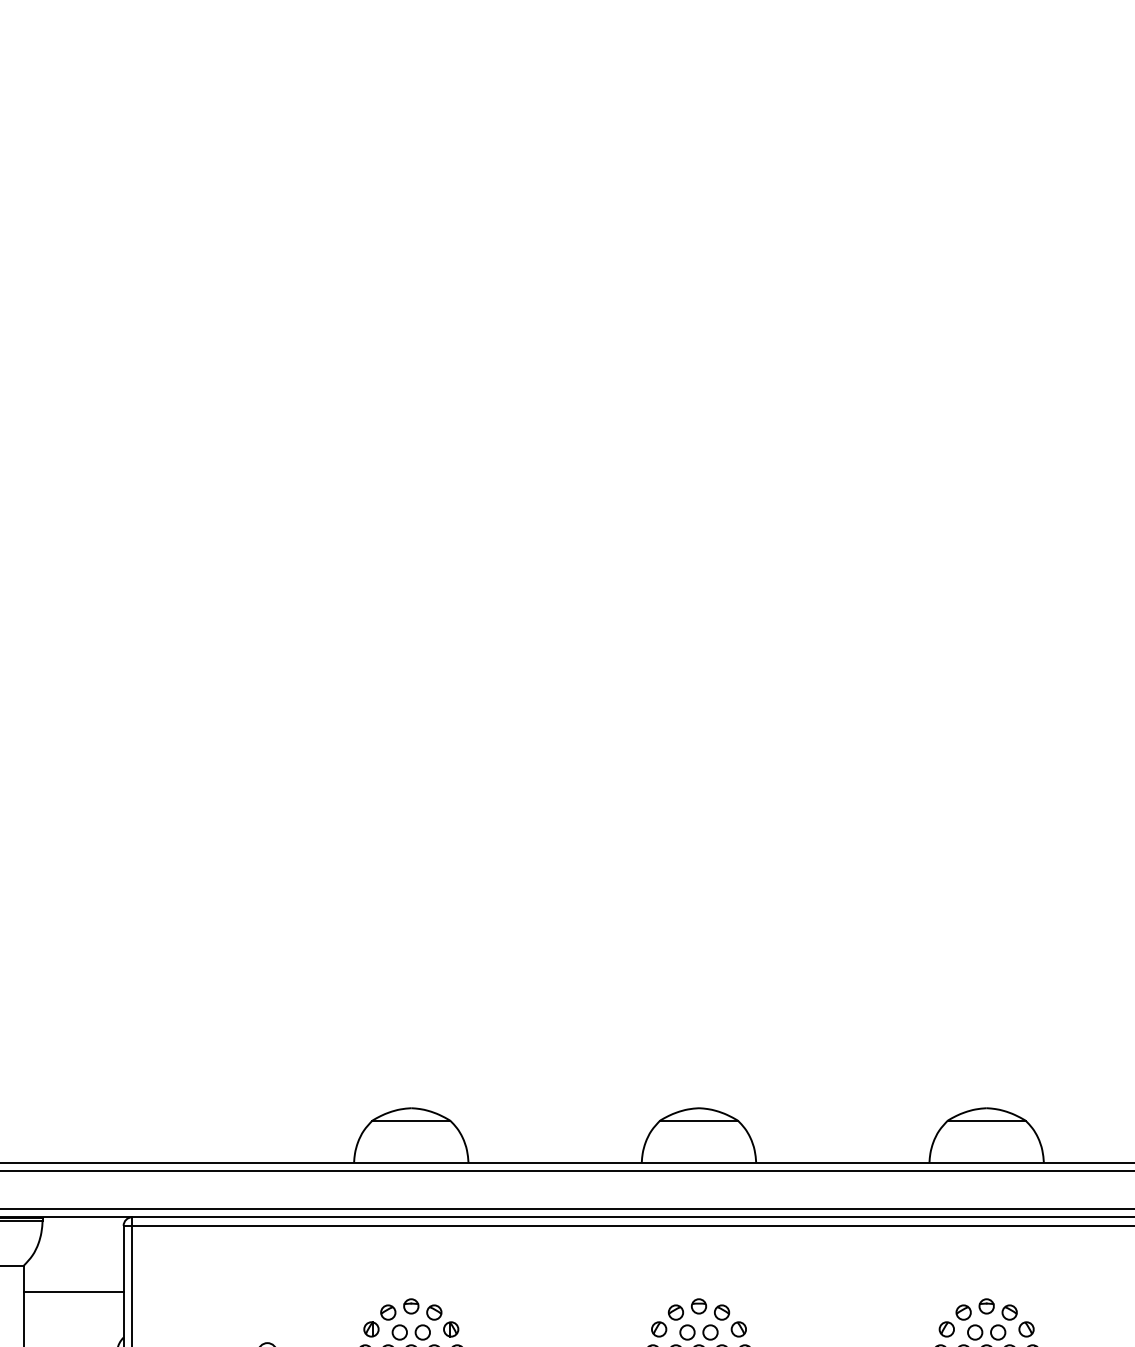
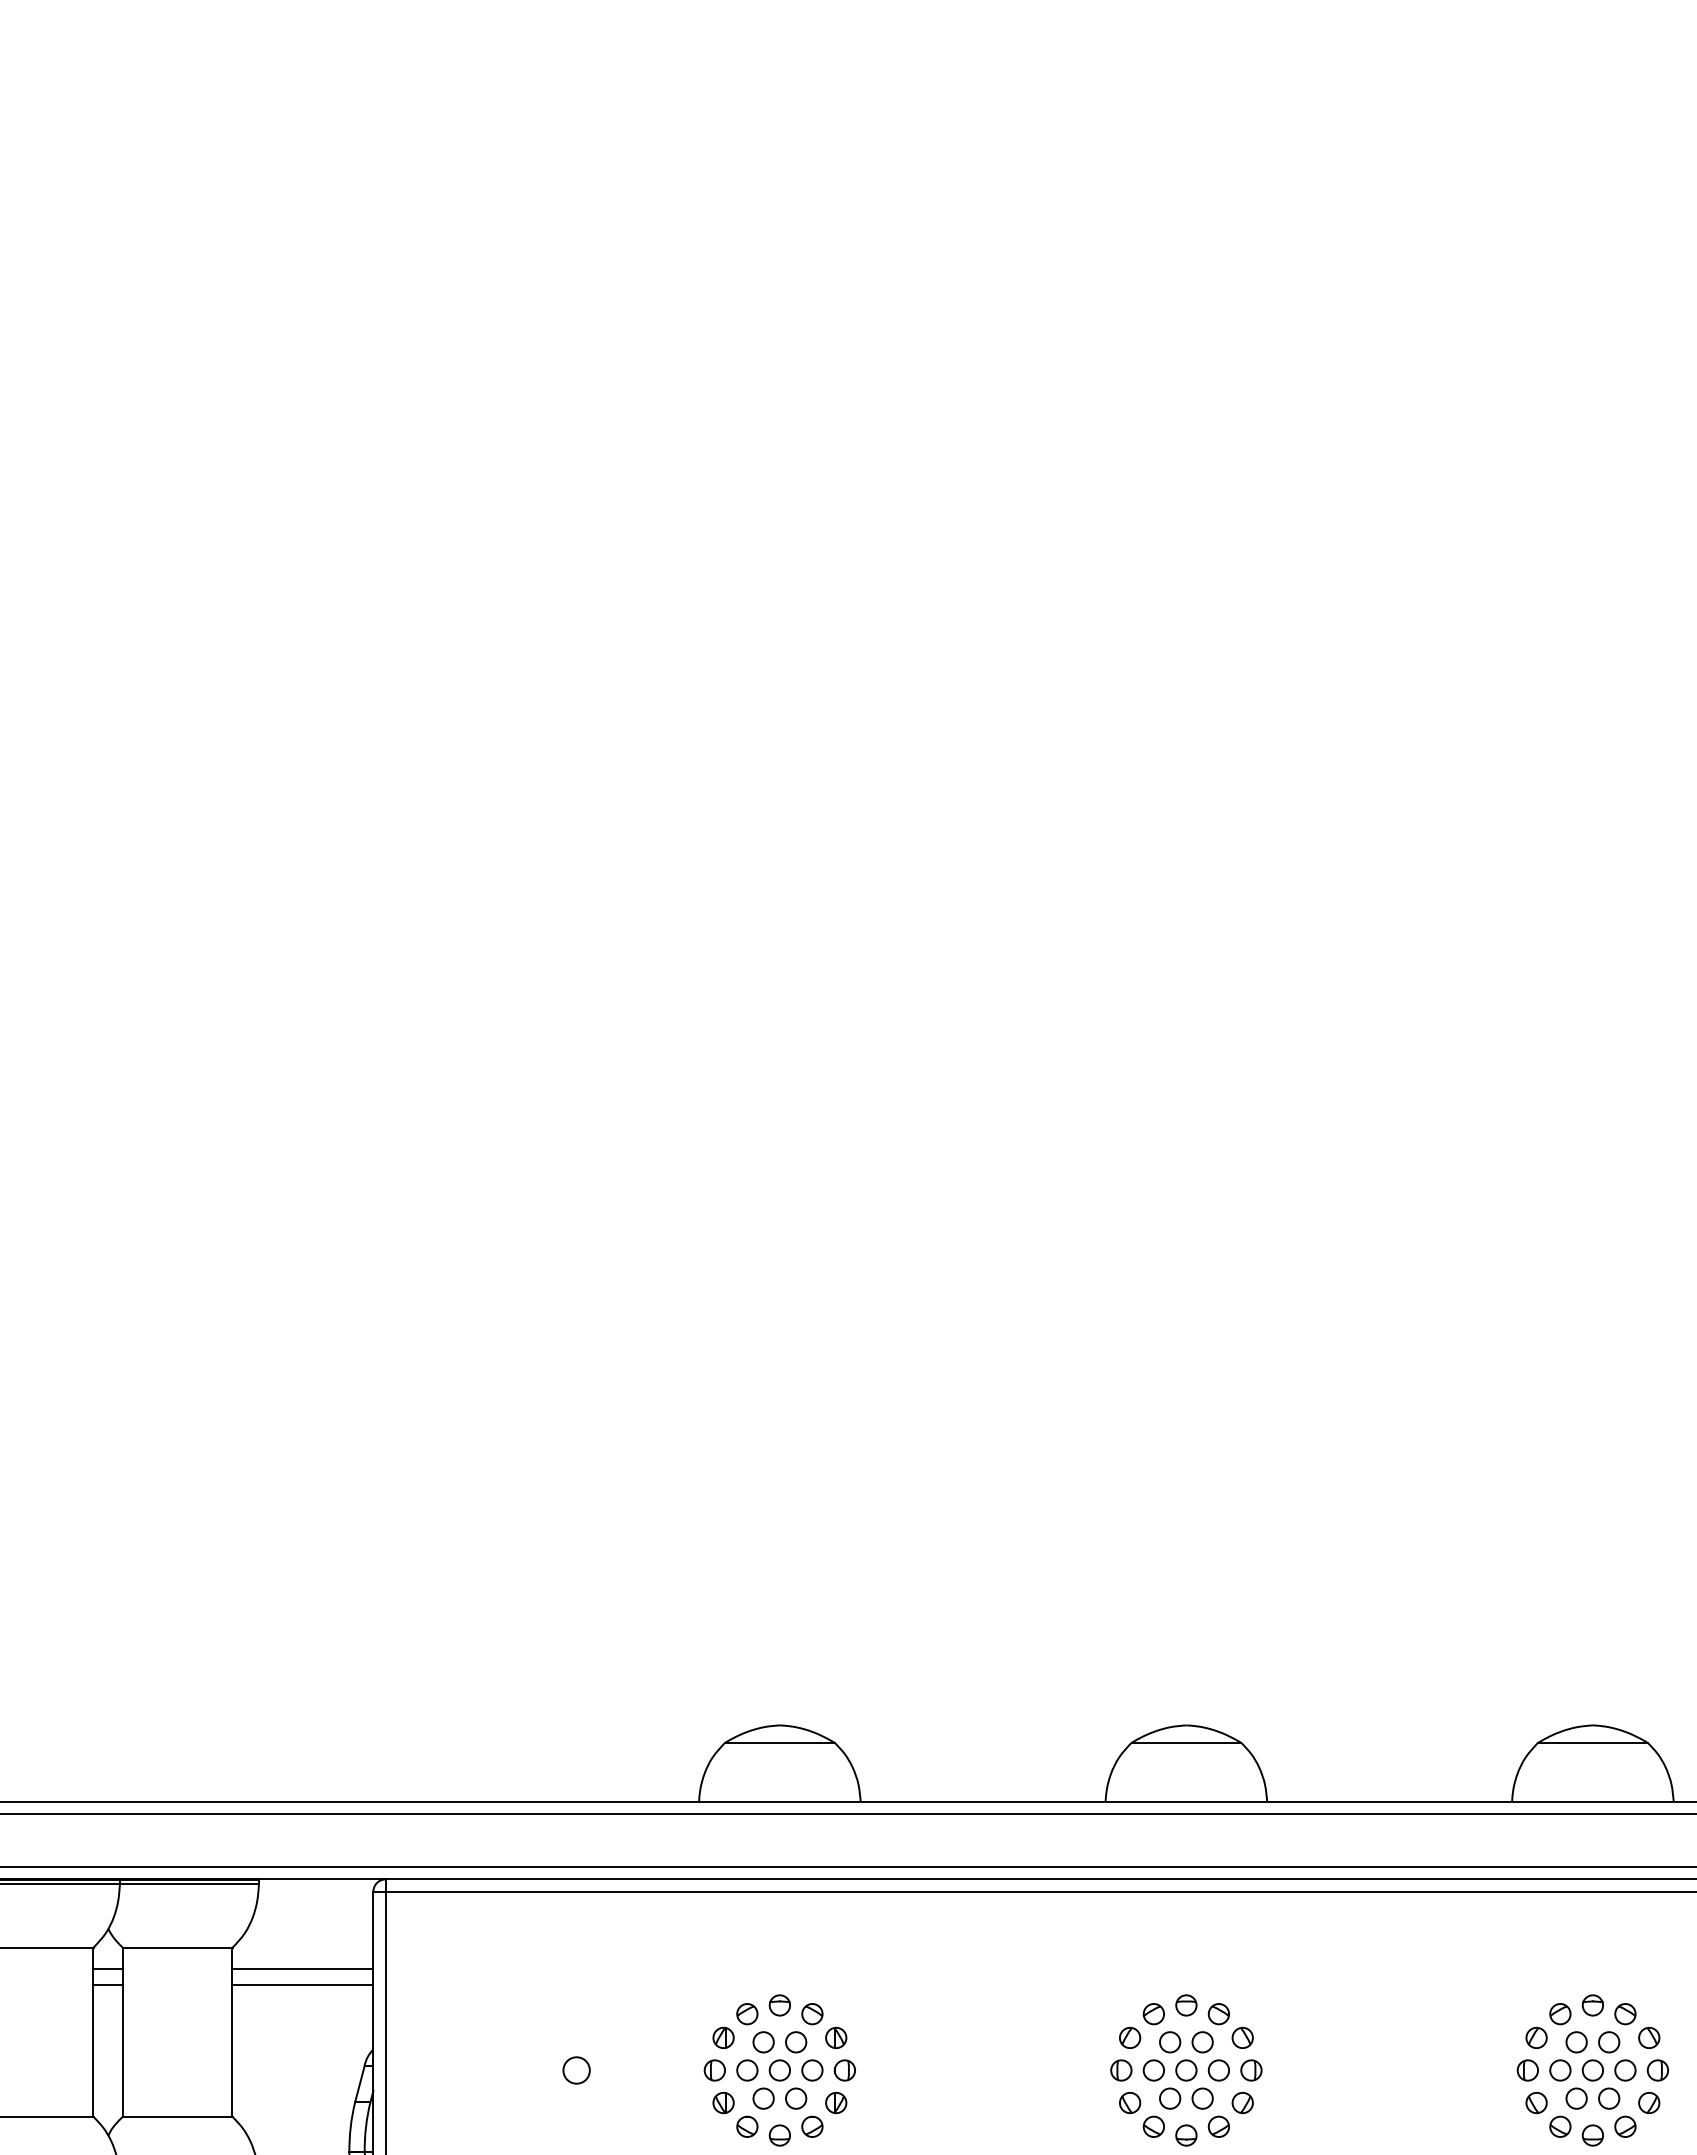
line: (73, 1280) -> (302, 1968), added

